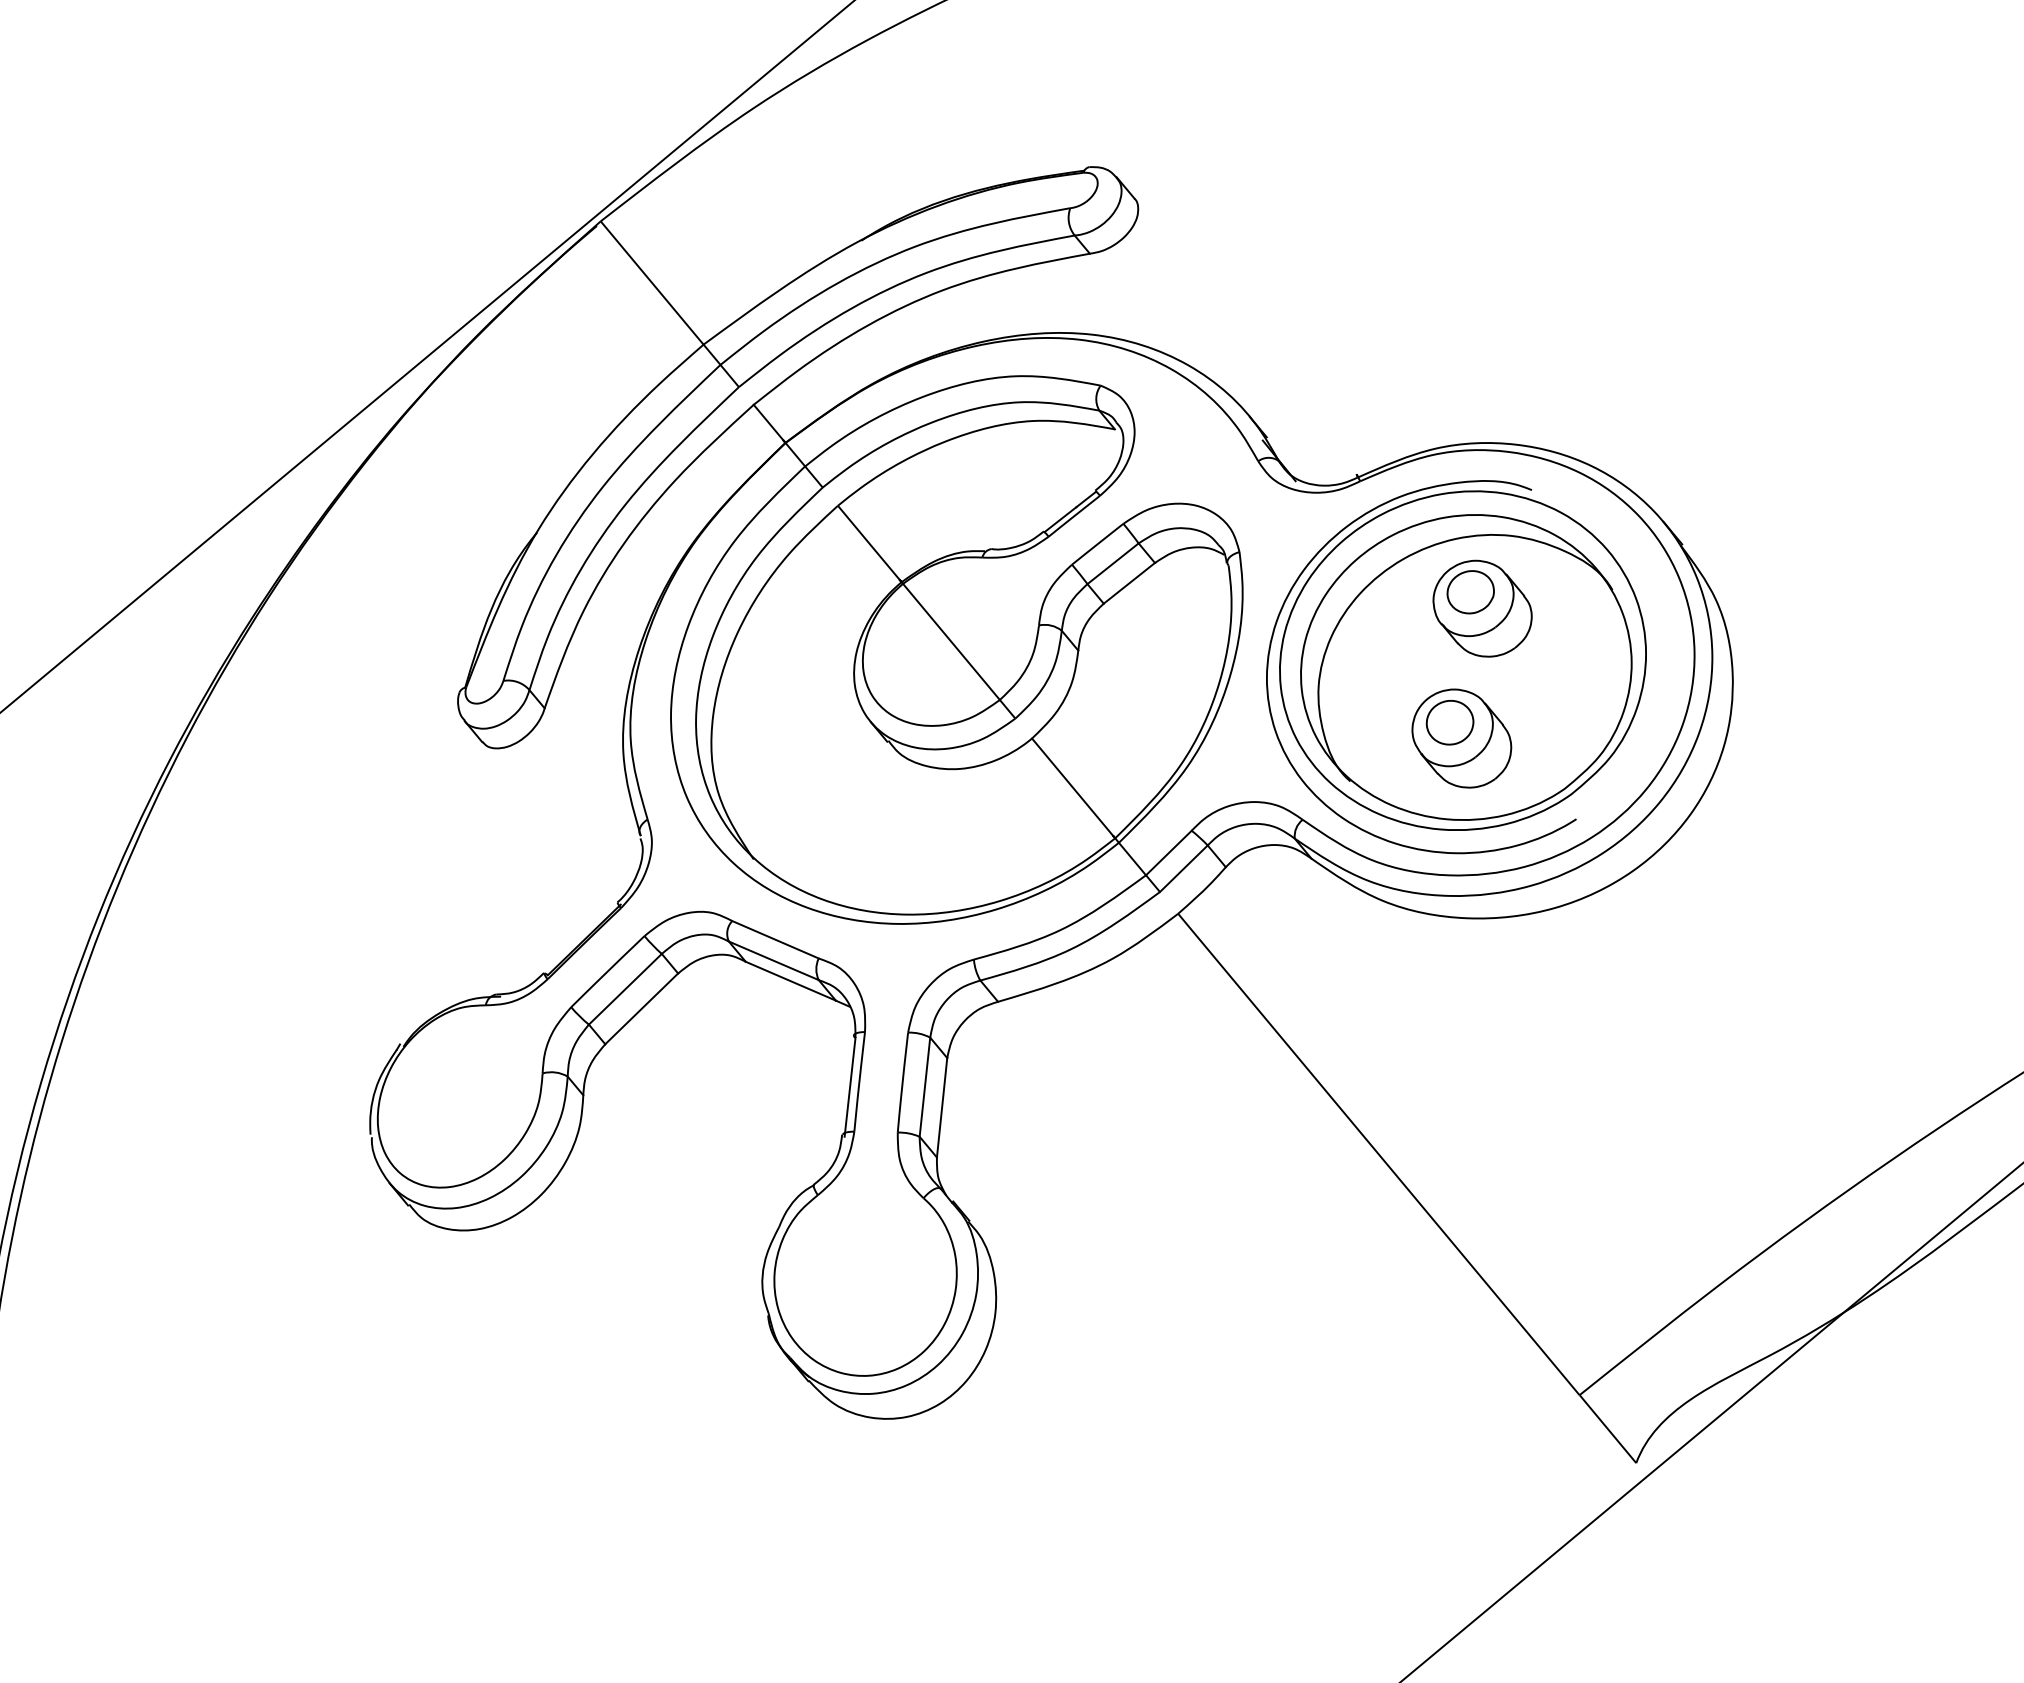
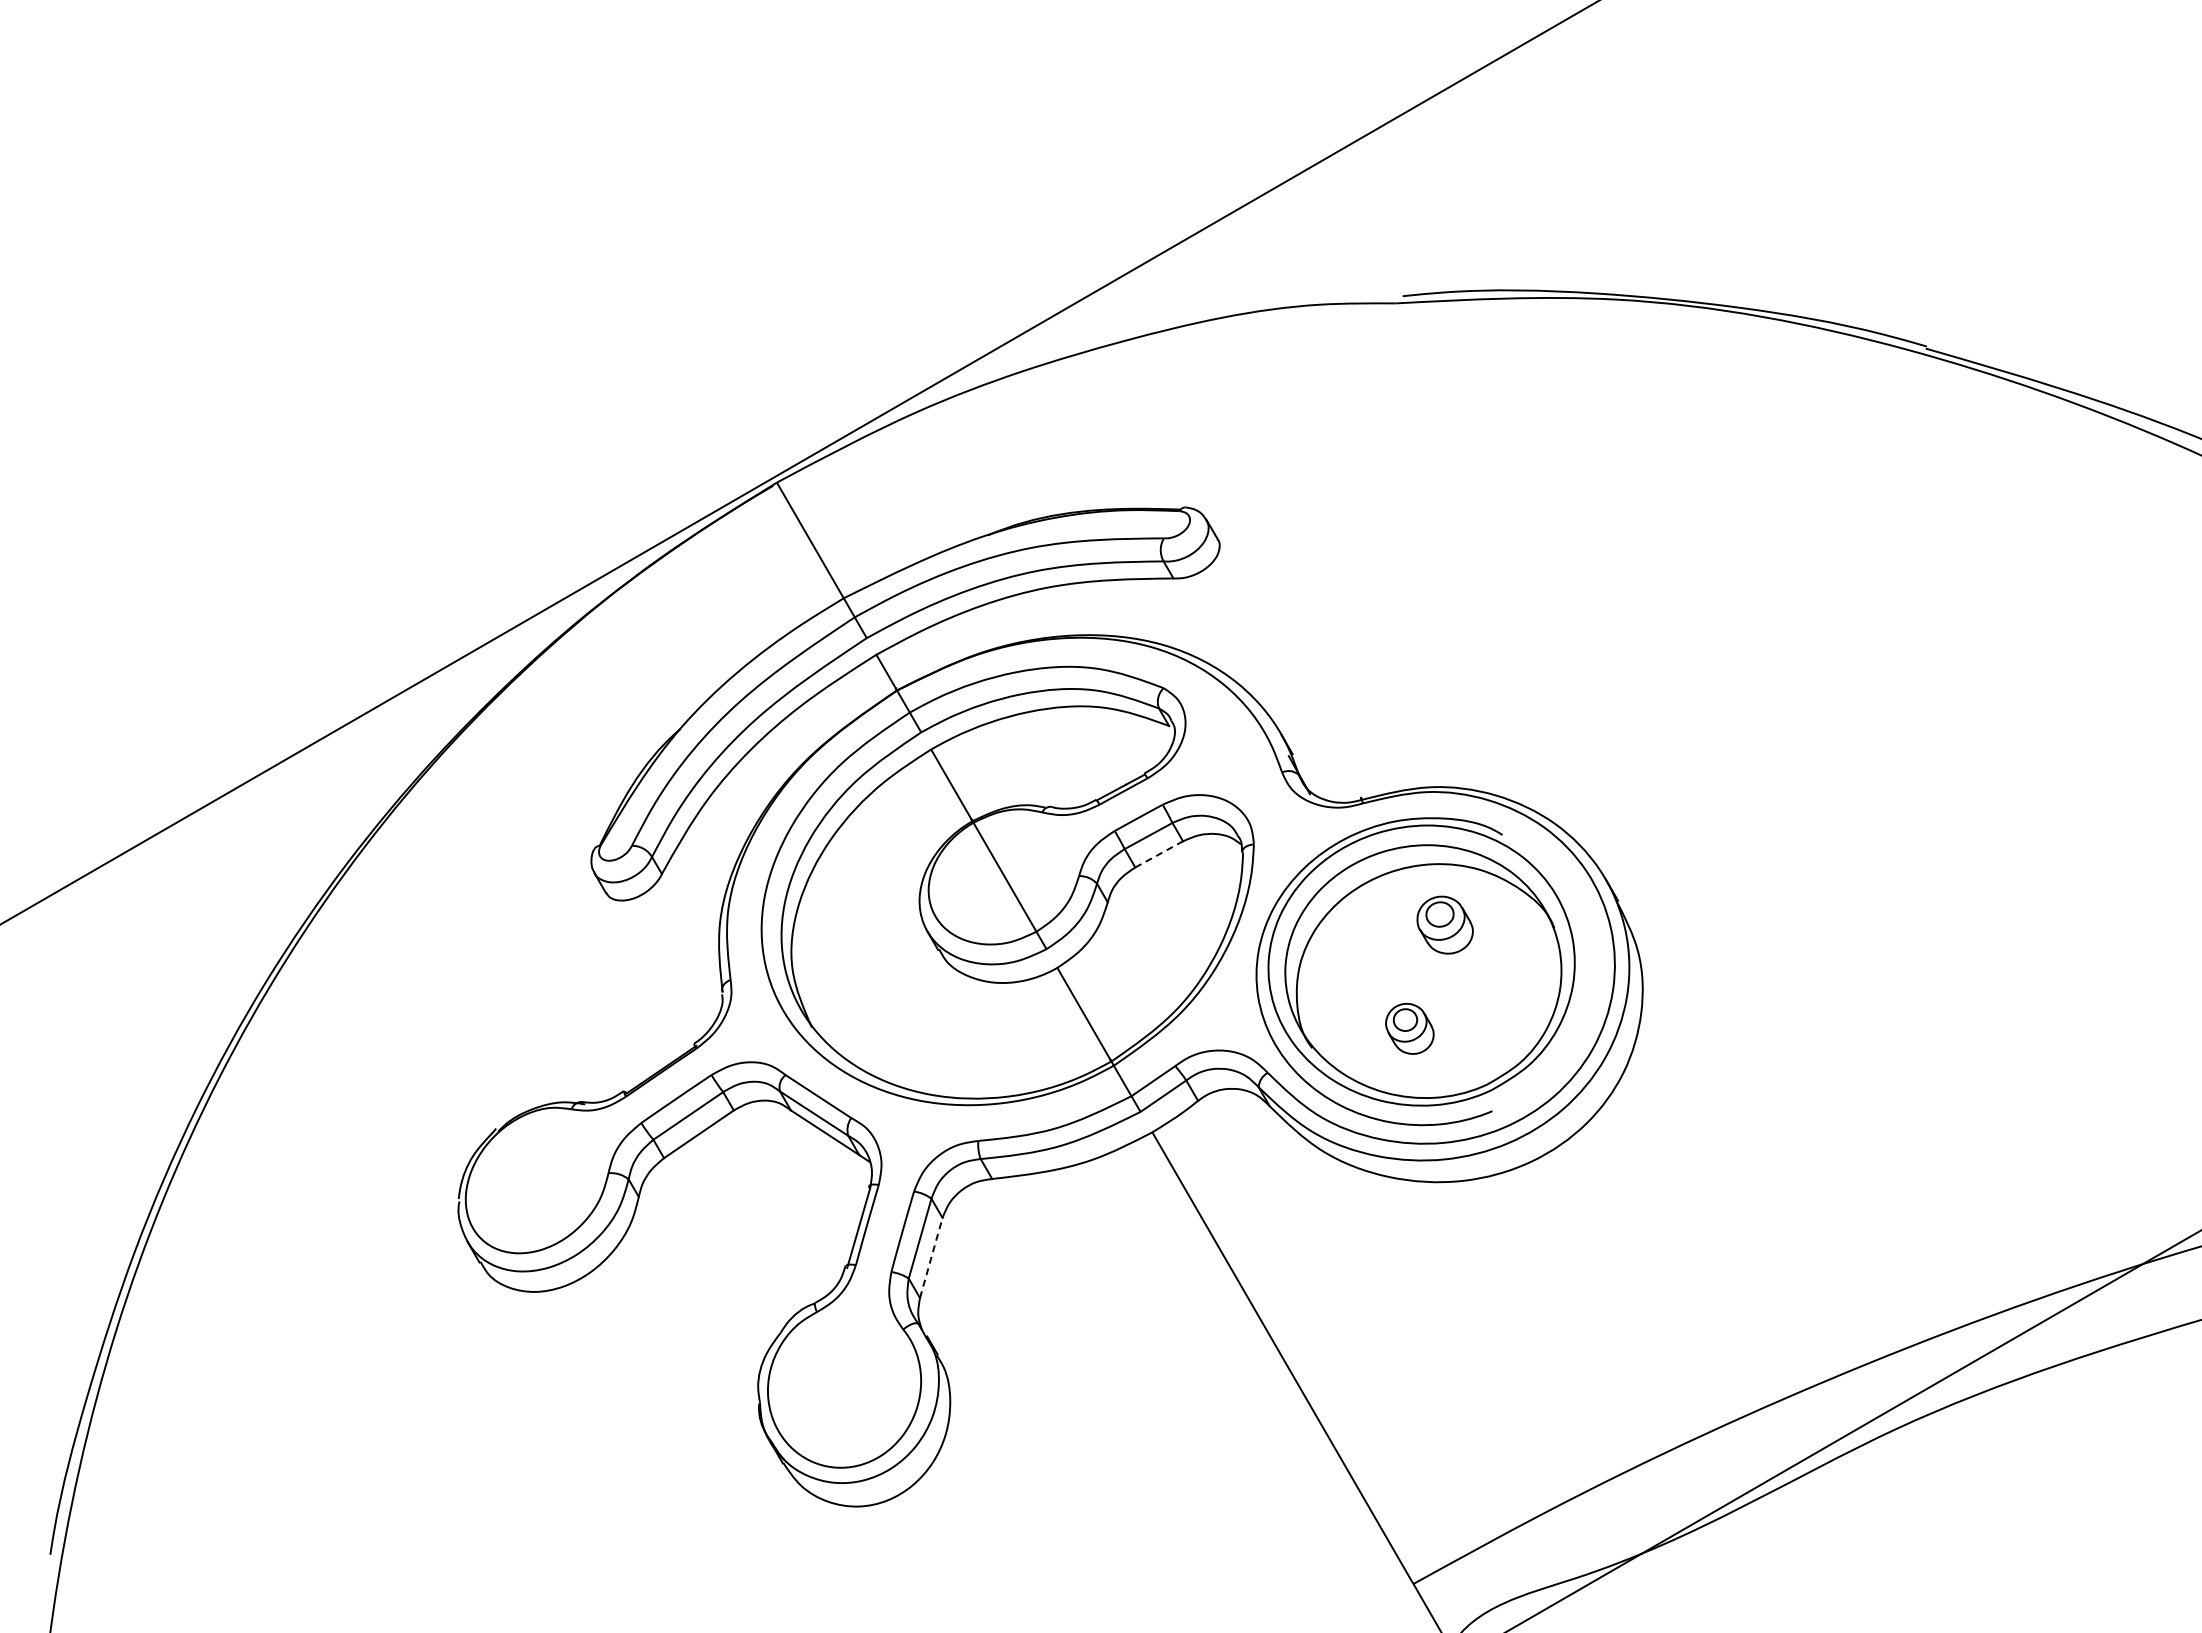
line: (1129, 583) -> (1159, 854), solid -> dashed
part: (1481, 607) -> (1444, 924), size x0.7
part: (1461, 738) -> (1409, 1028), size x0.6
line: (942, 1107) -> (931, 1257), solid -> dashed

